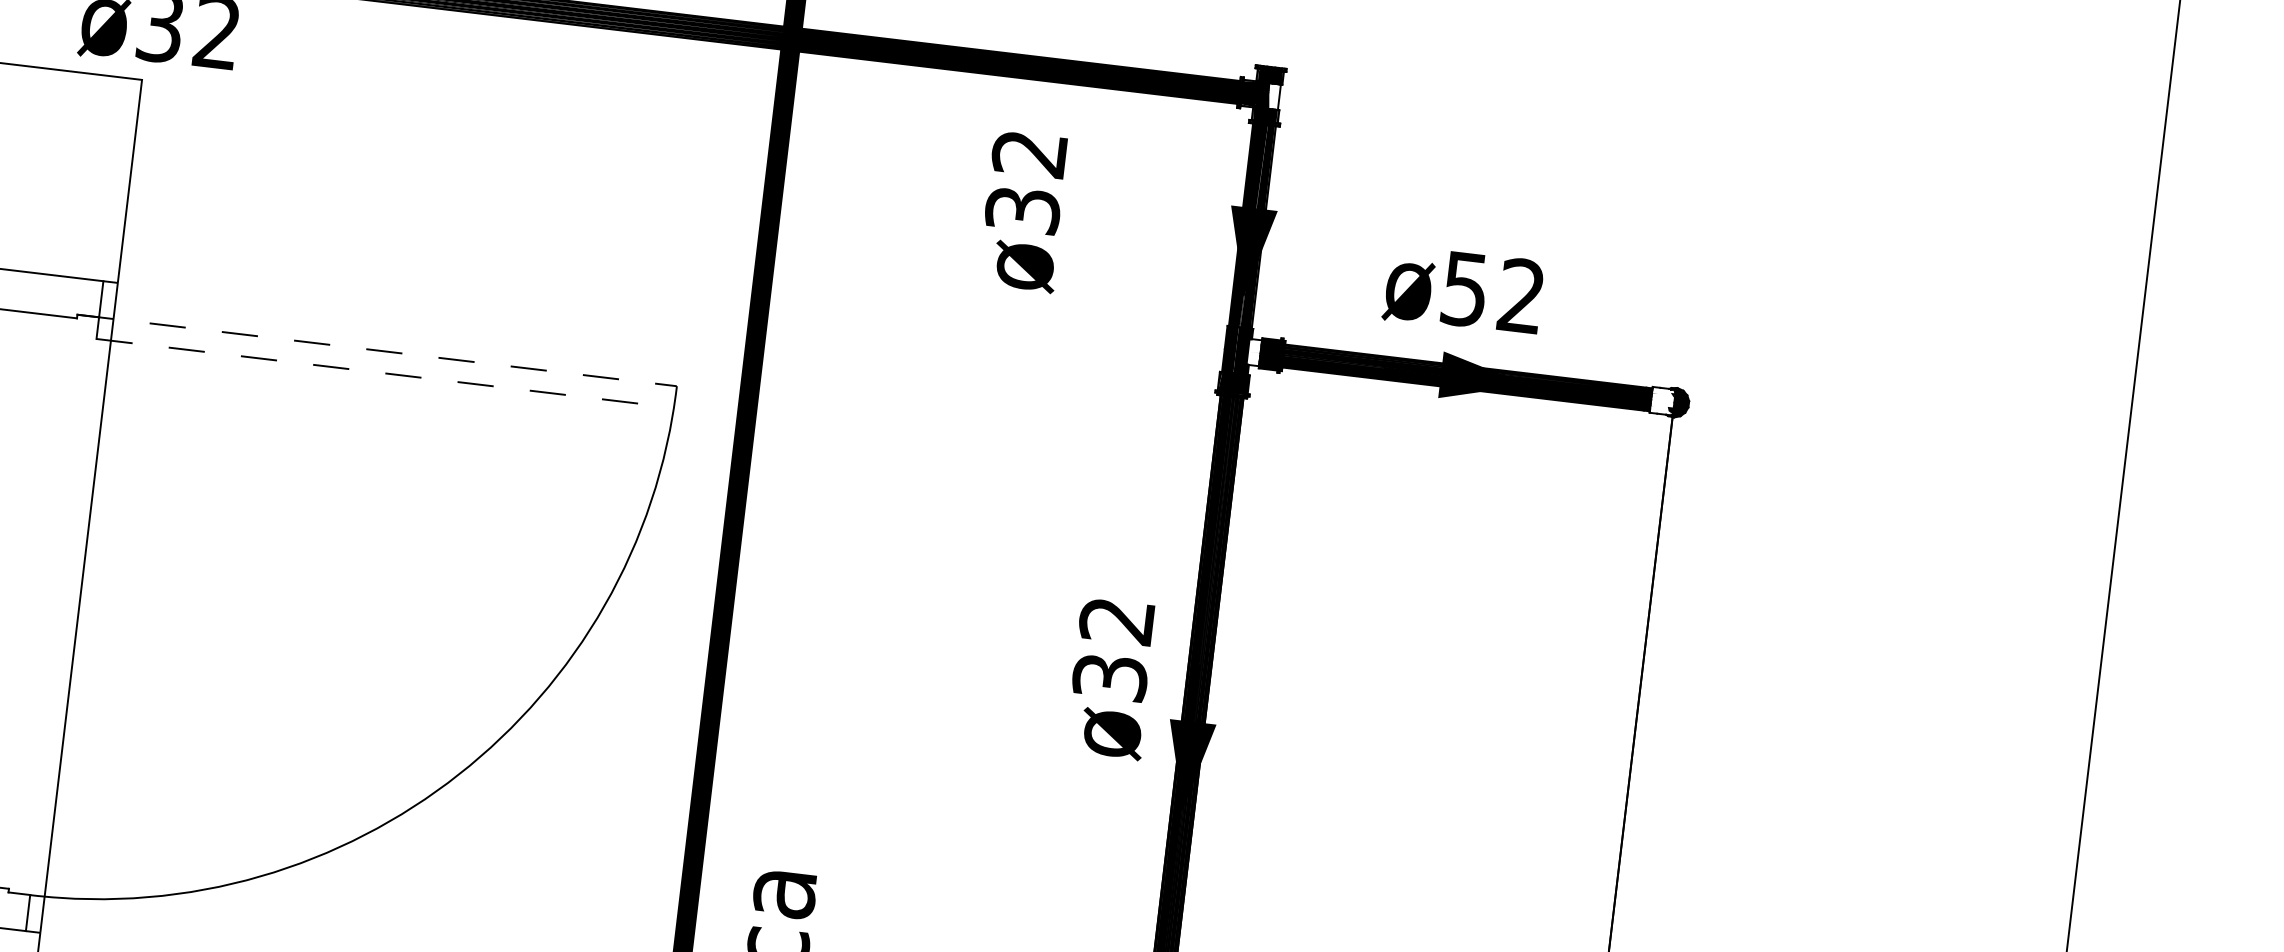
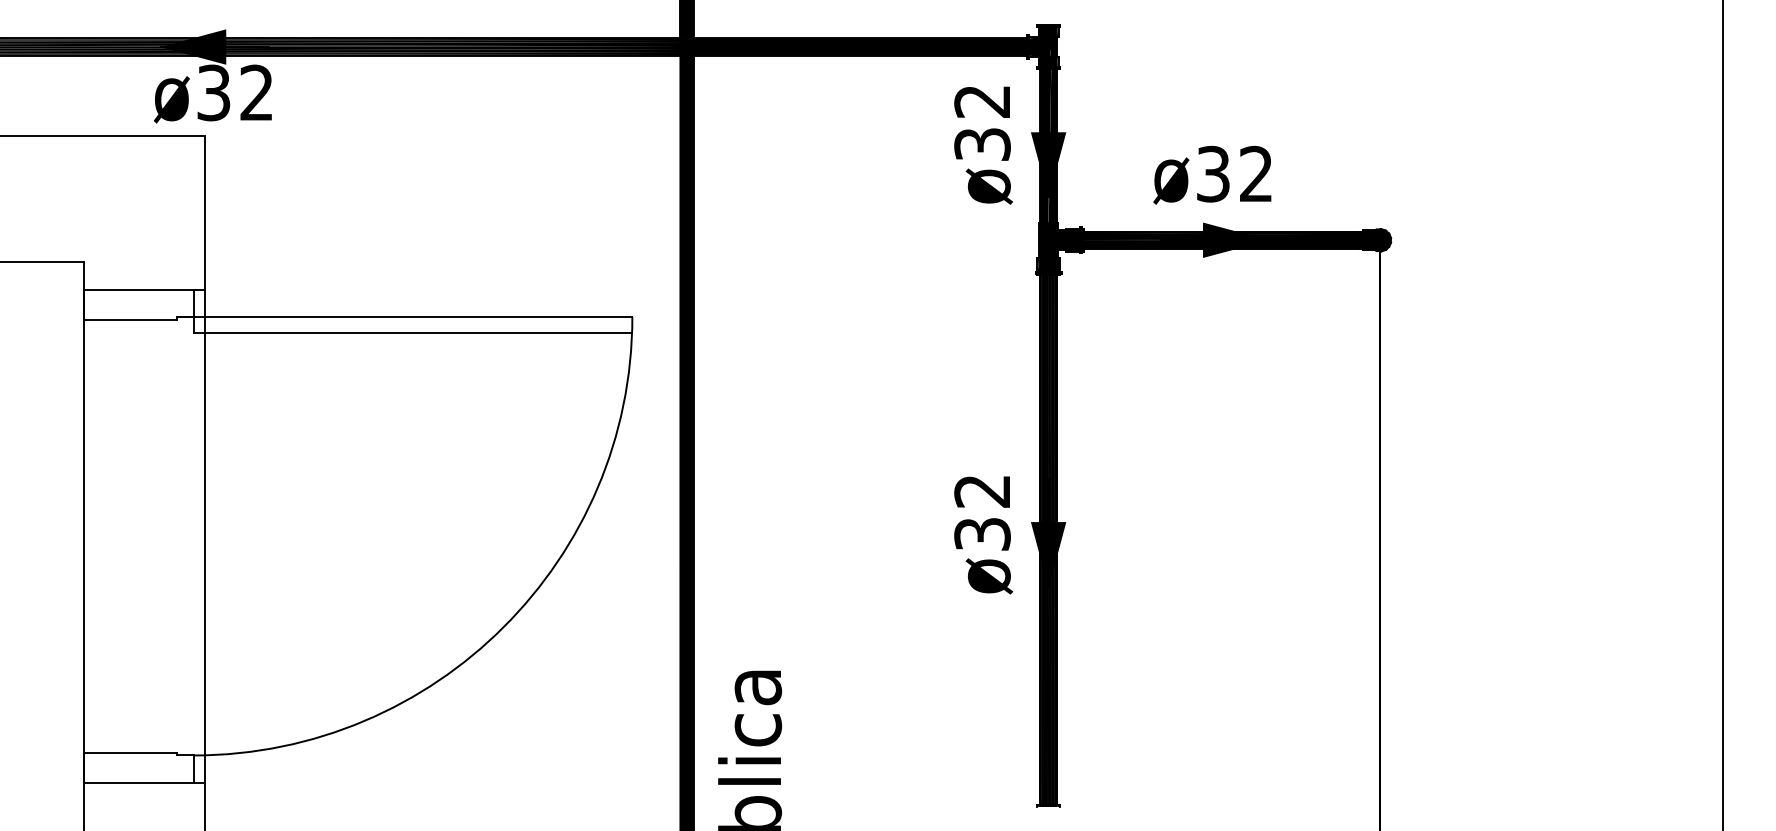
fill: (1273, 95) -> (1052, 46), added
text: (1024, 211) -> (983, 145), moved
text: (1465, 288) -> (1213, 173), ø52 -> ø32
line: (377, 351) -> (405, 317), dashed -> solid
fill: (1249, 352) -> (1057, 240), added
line: (385, 373) -> (413, 333), dashed -> solid
fill: (1662, 401) -> (1371, 240), added
text: (1111, 679) -> (983, 535), moved

